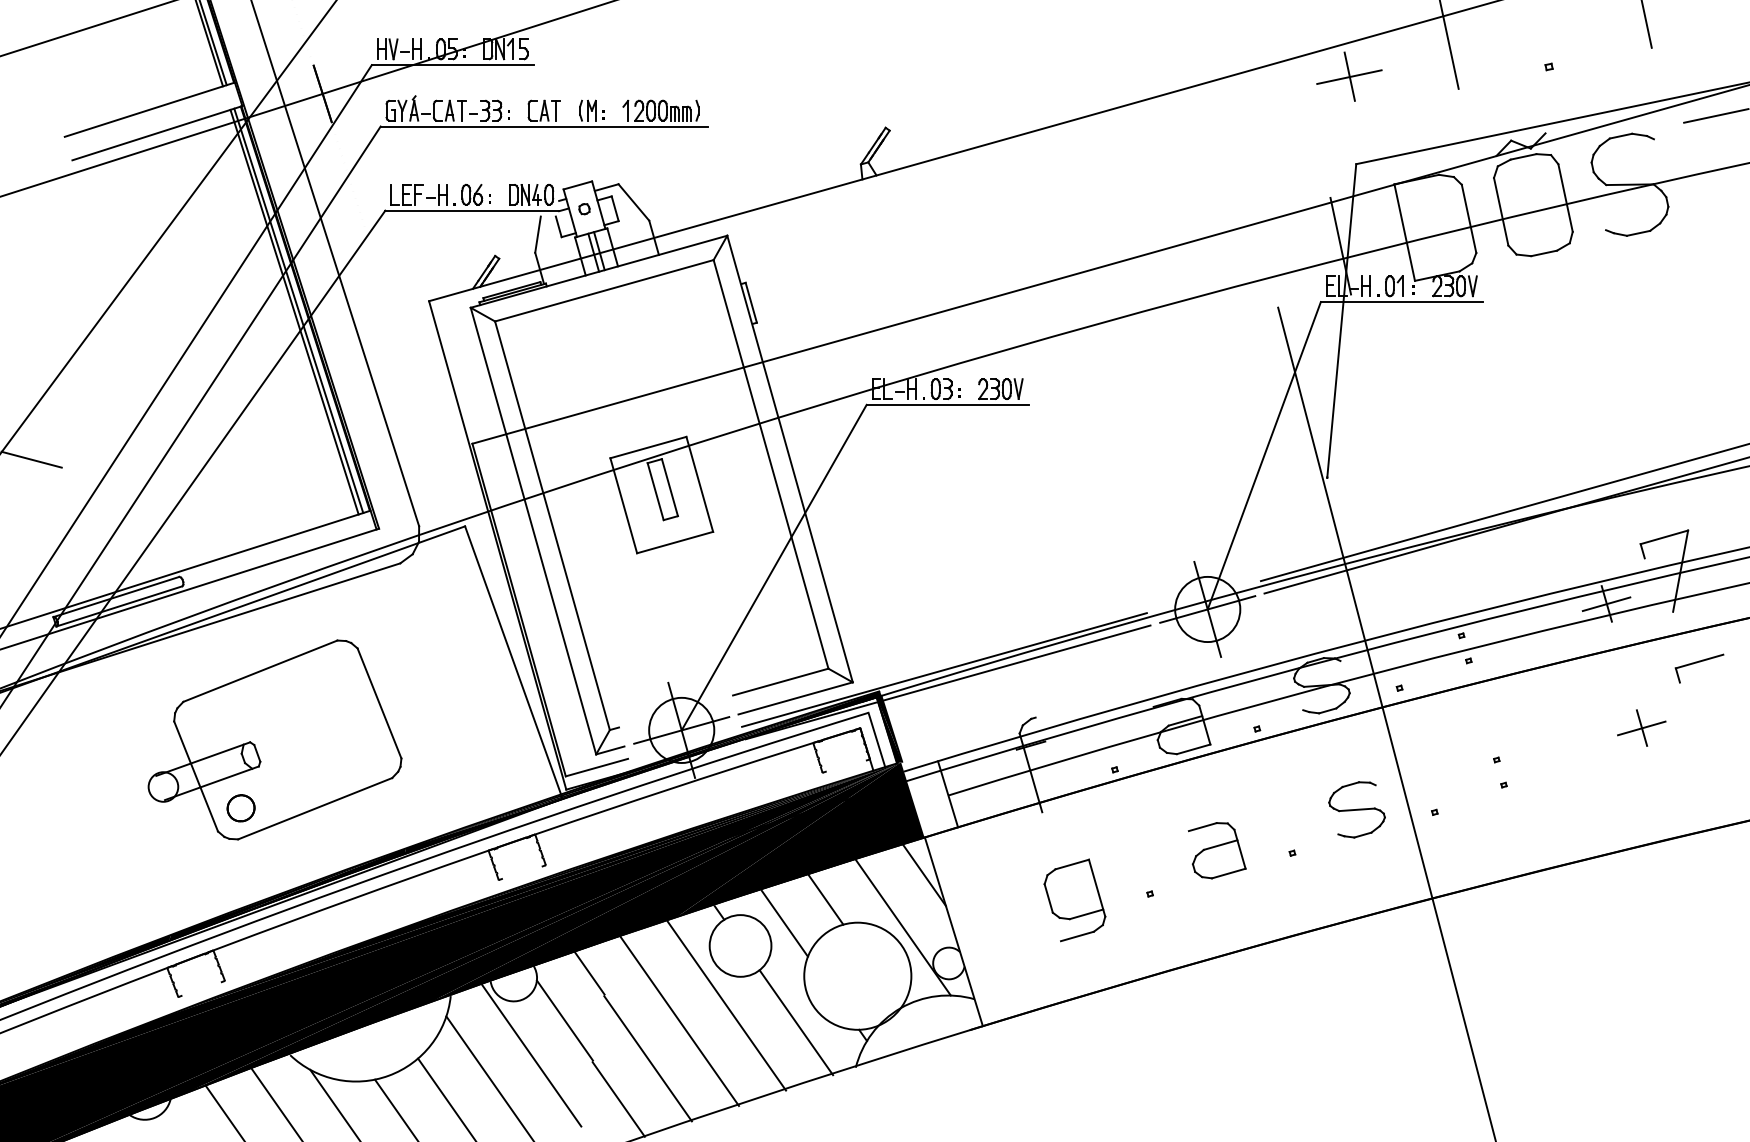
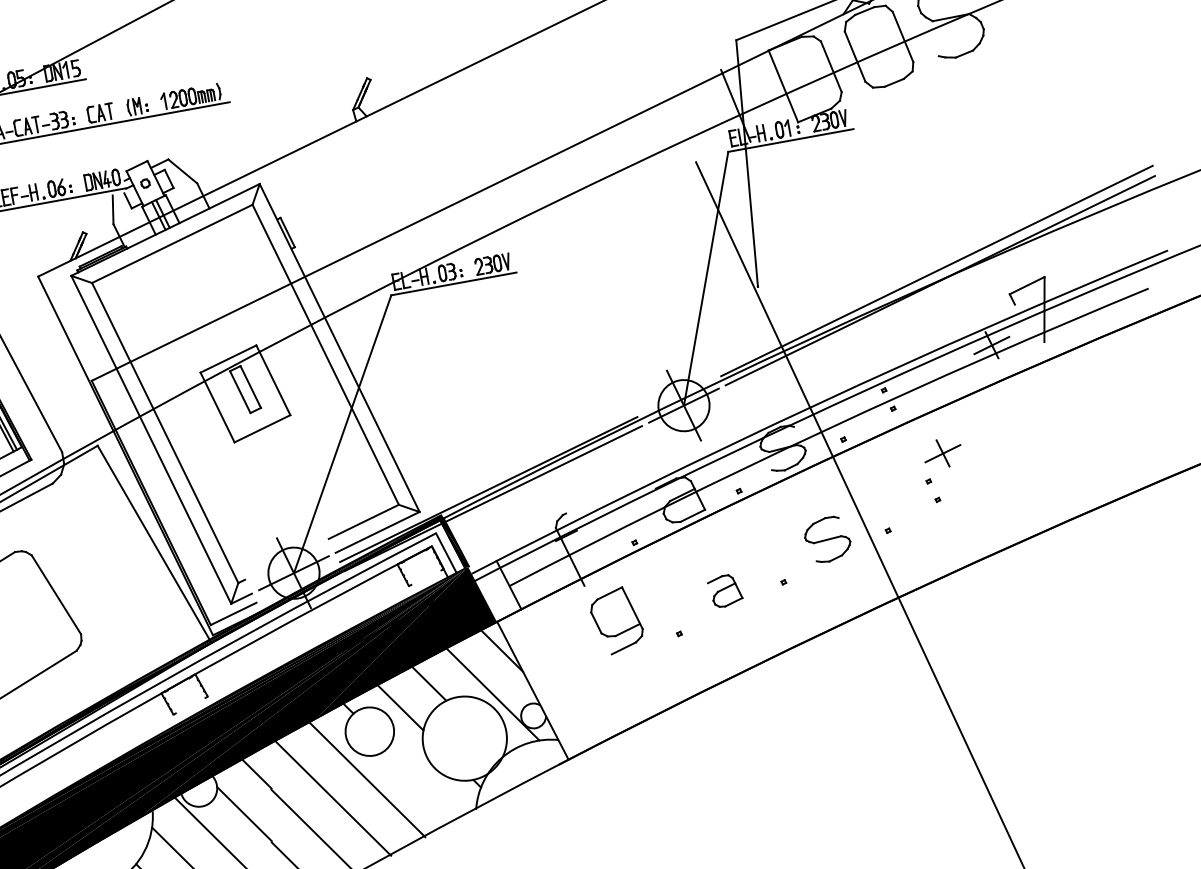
part: (1699, 668) -> (1072, 382), removed
part: (1641, 727) -> (942, 453), moved
part: (1217, 850) -> (725, 590), size x0.7
part: (1074, 900) -> (616, 620), moved
line: (796, 1022) -> (423, 783), removed

